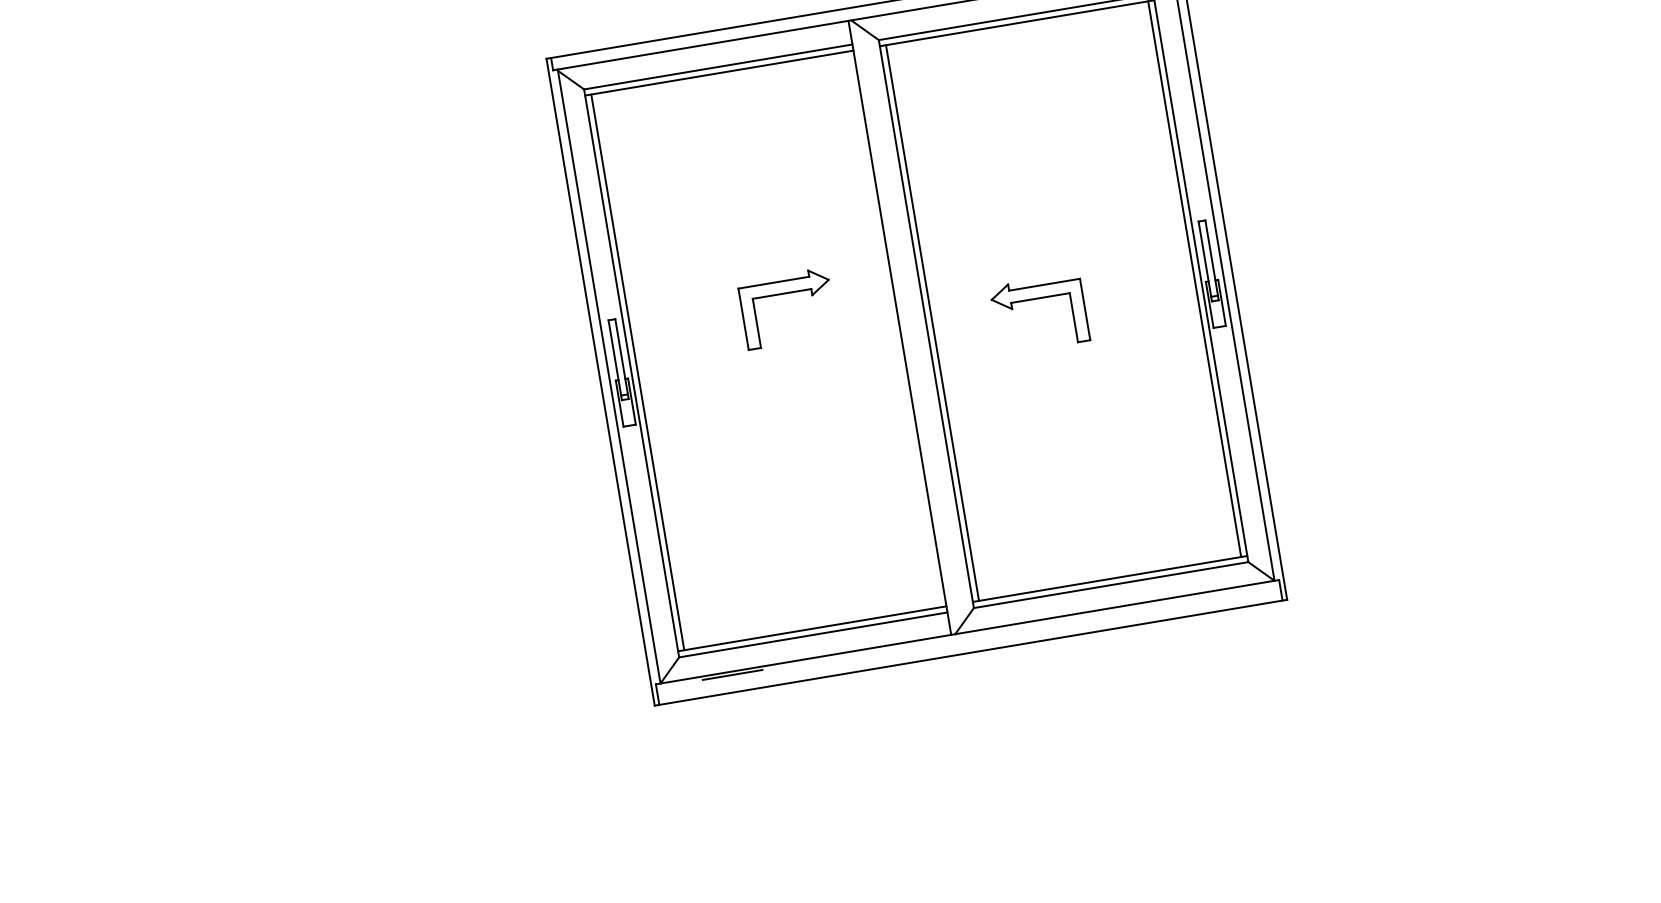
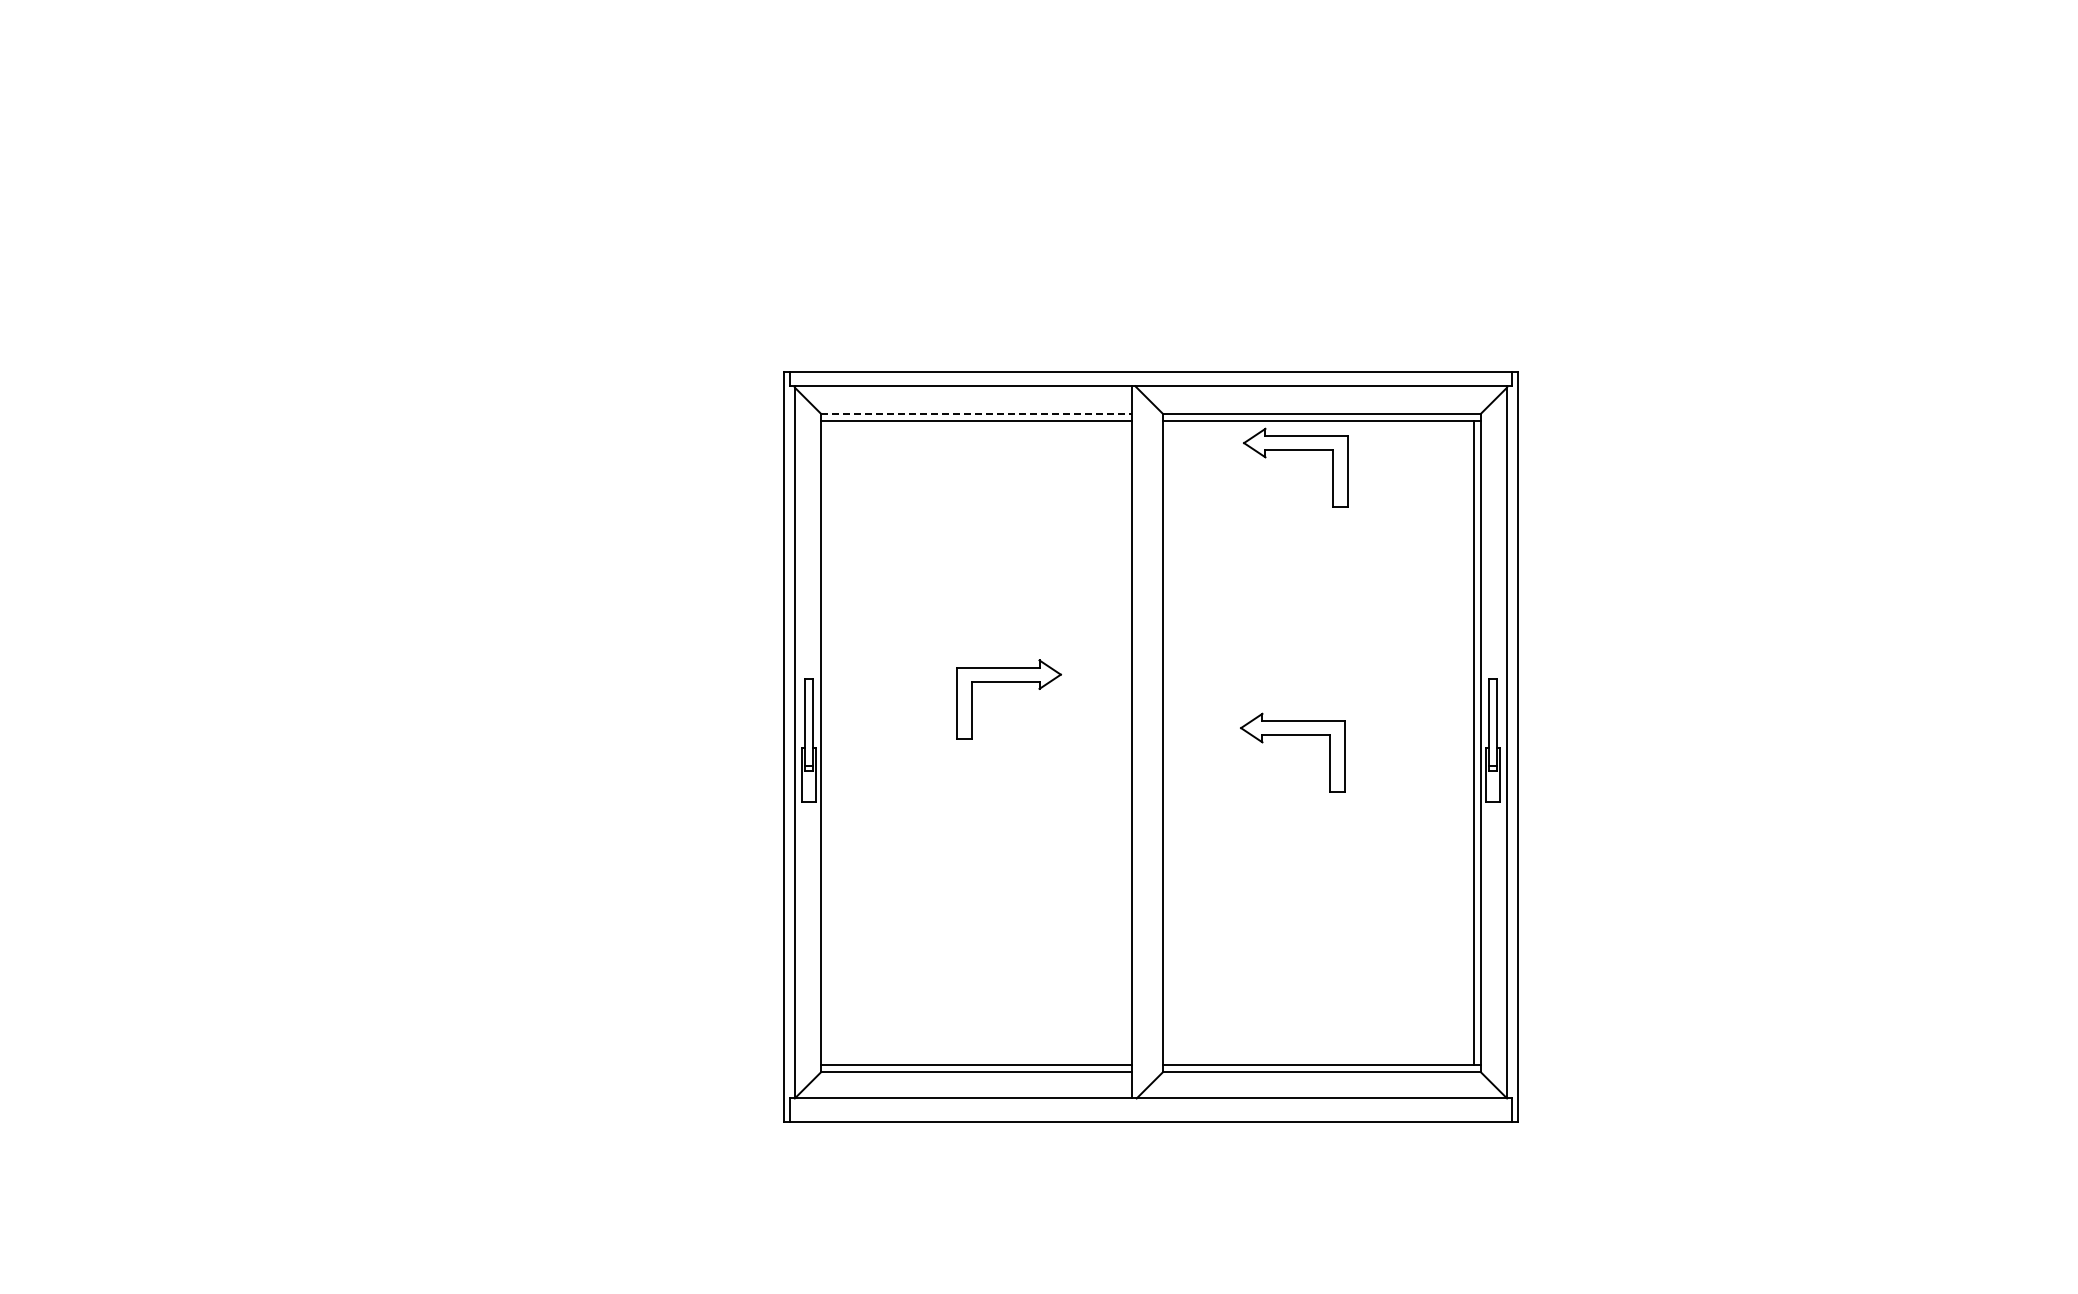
part: (998, 52) -> (1295, 450), added
line: (718, 66) -> (976, 413), solid -> dashed
line: (932, 322) -> (1169, 742), removed
line: (637, 371) -> (827, 742), removed
line: (732, 675) -> (877, 1102), removed

